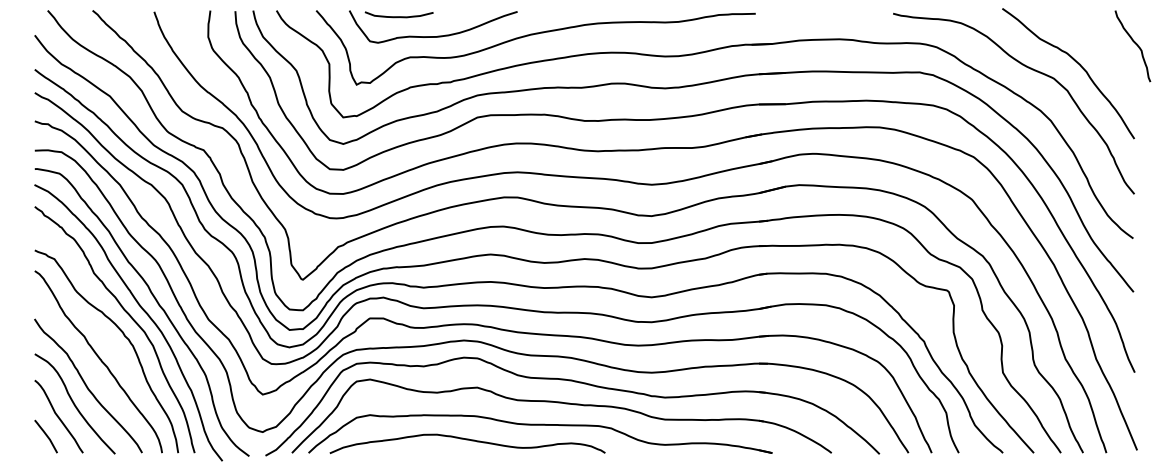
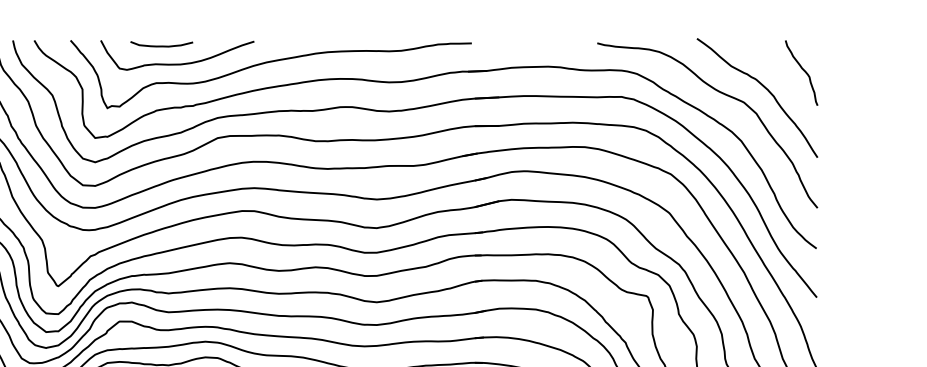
curve: (398, 16) -> (161, 45), moved
curve: (1134, 43) -> (803, 70), moved

